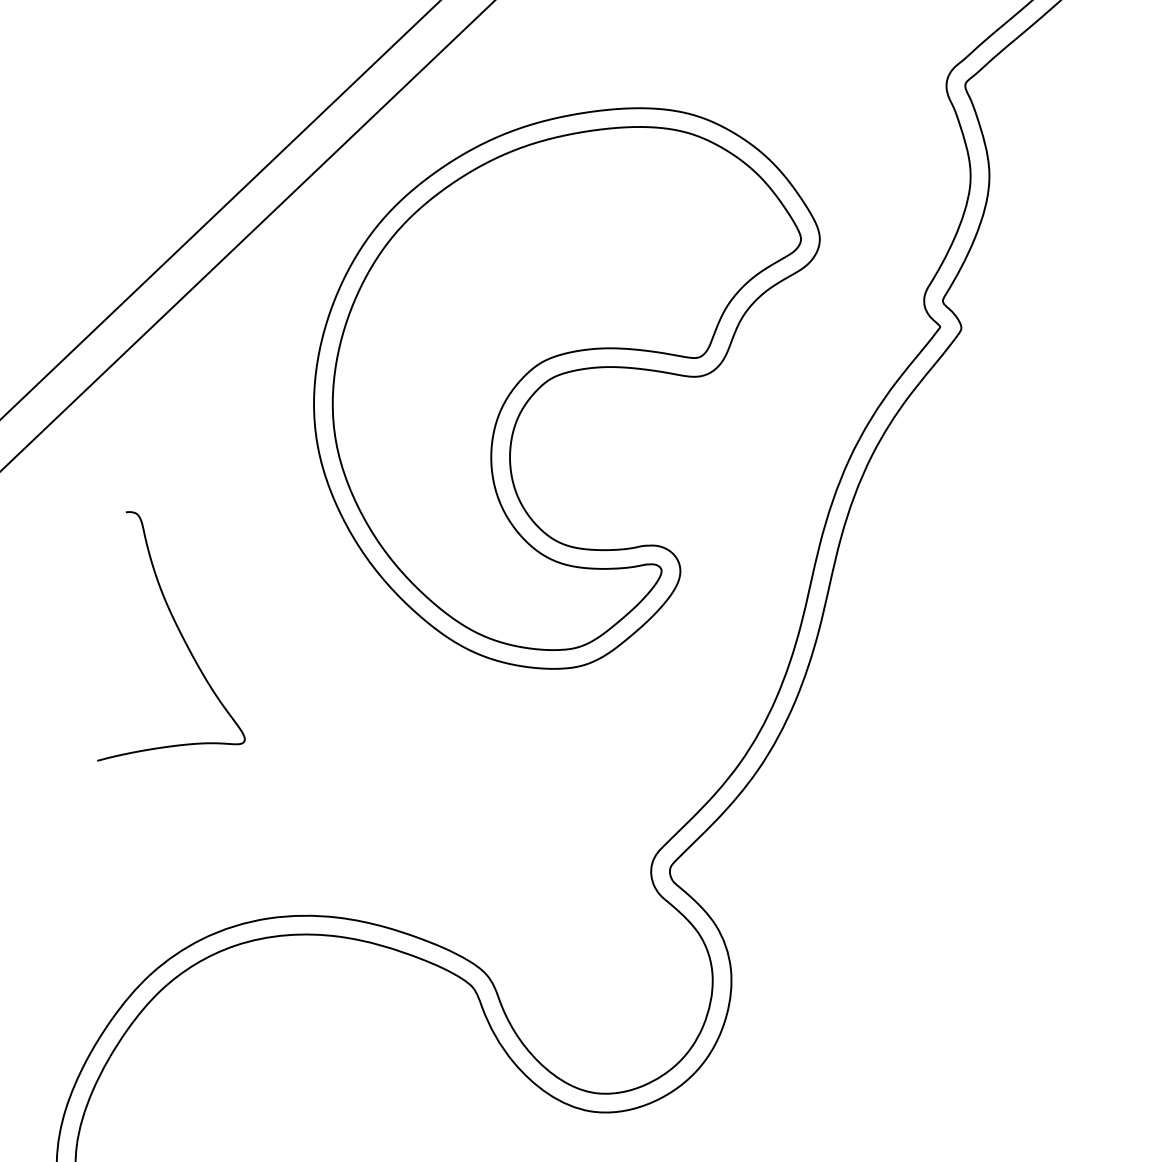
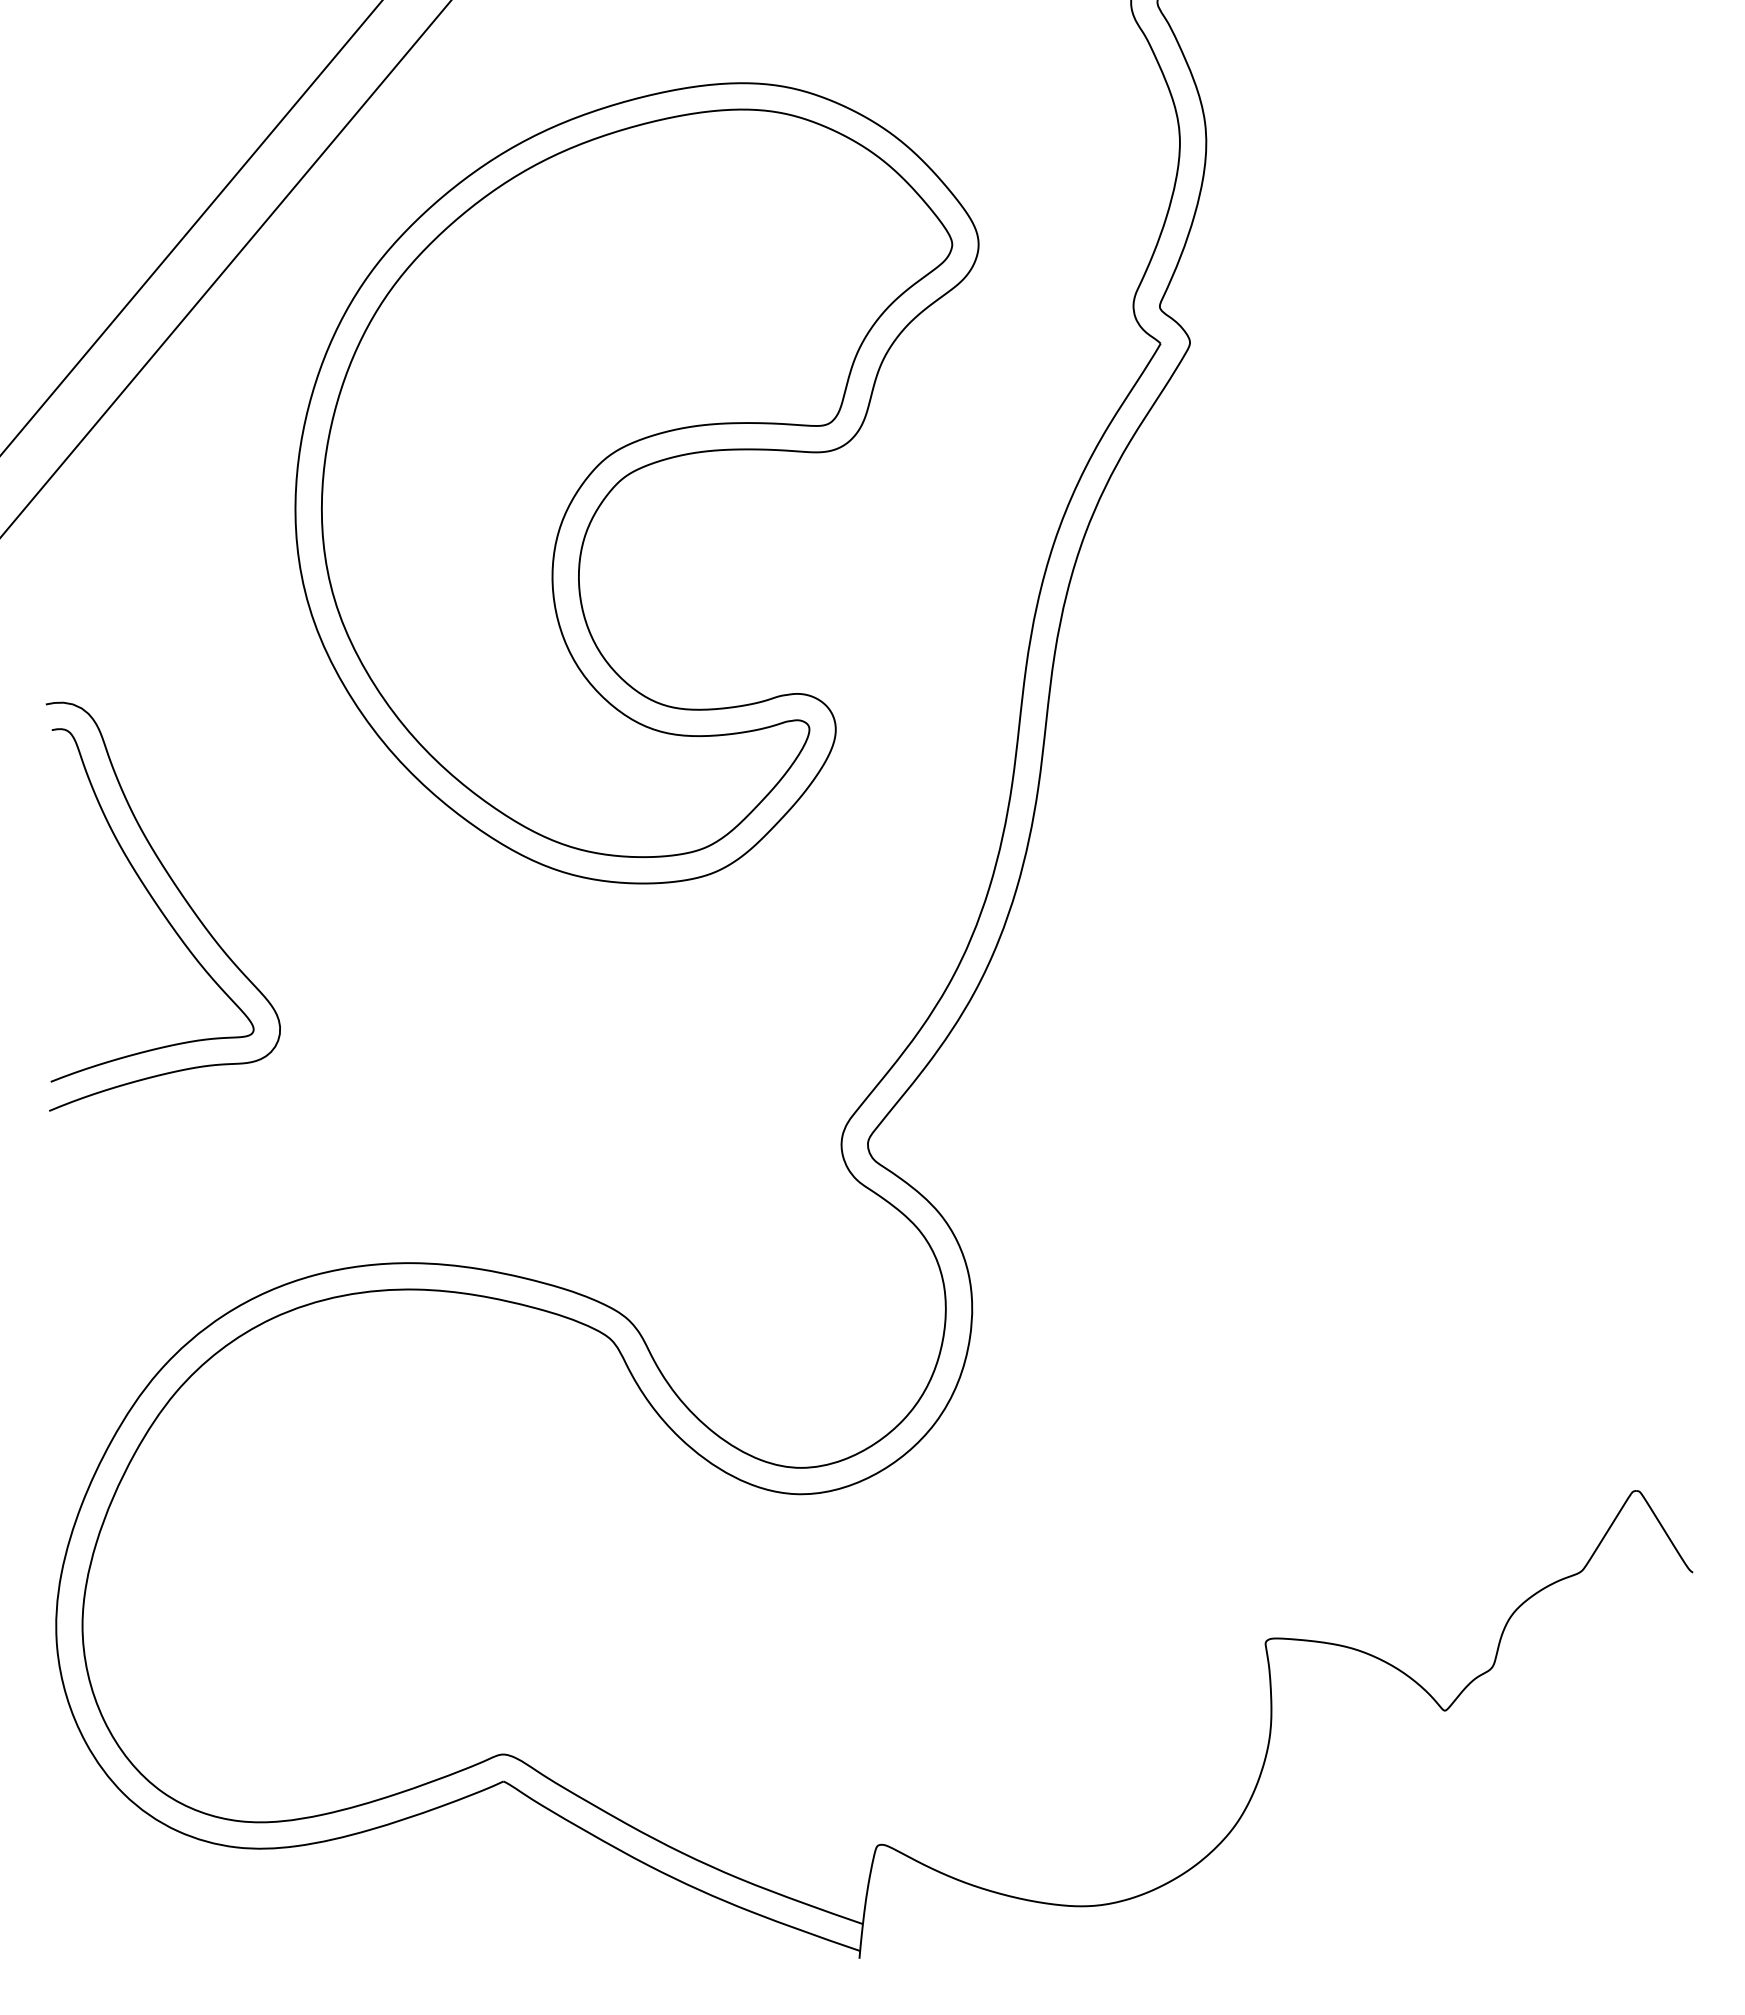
curve: (203, 638) -> (180, 894), added

